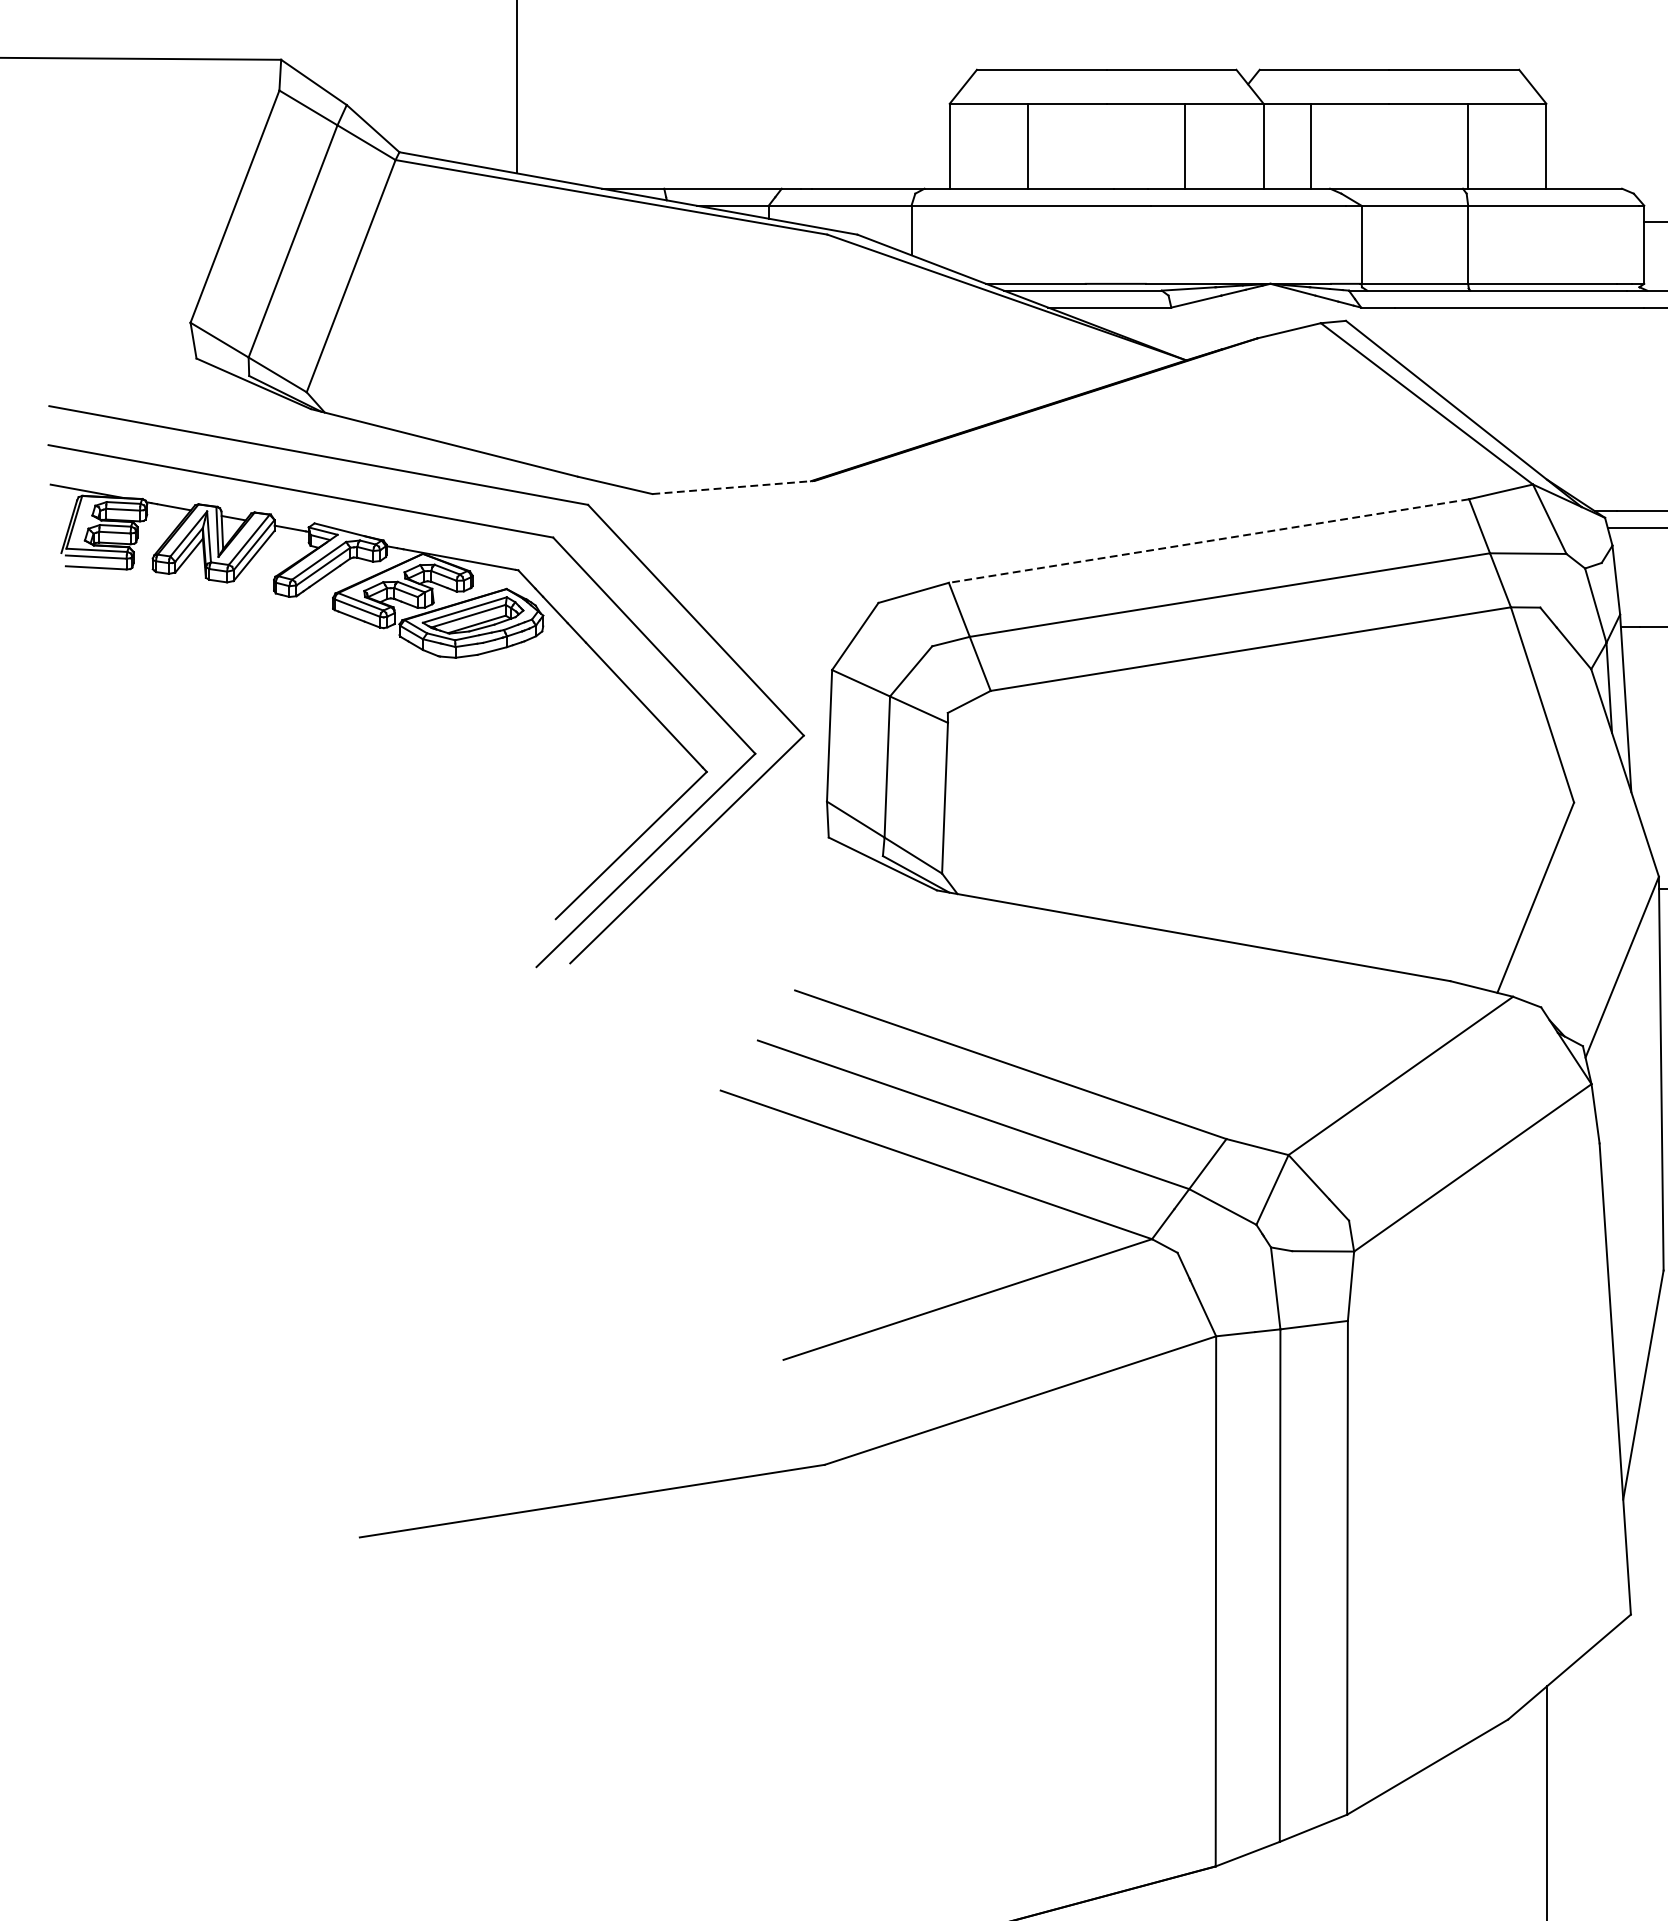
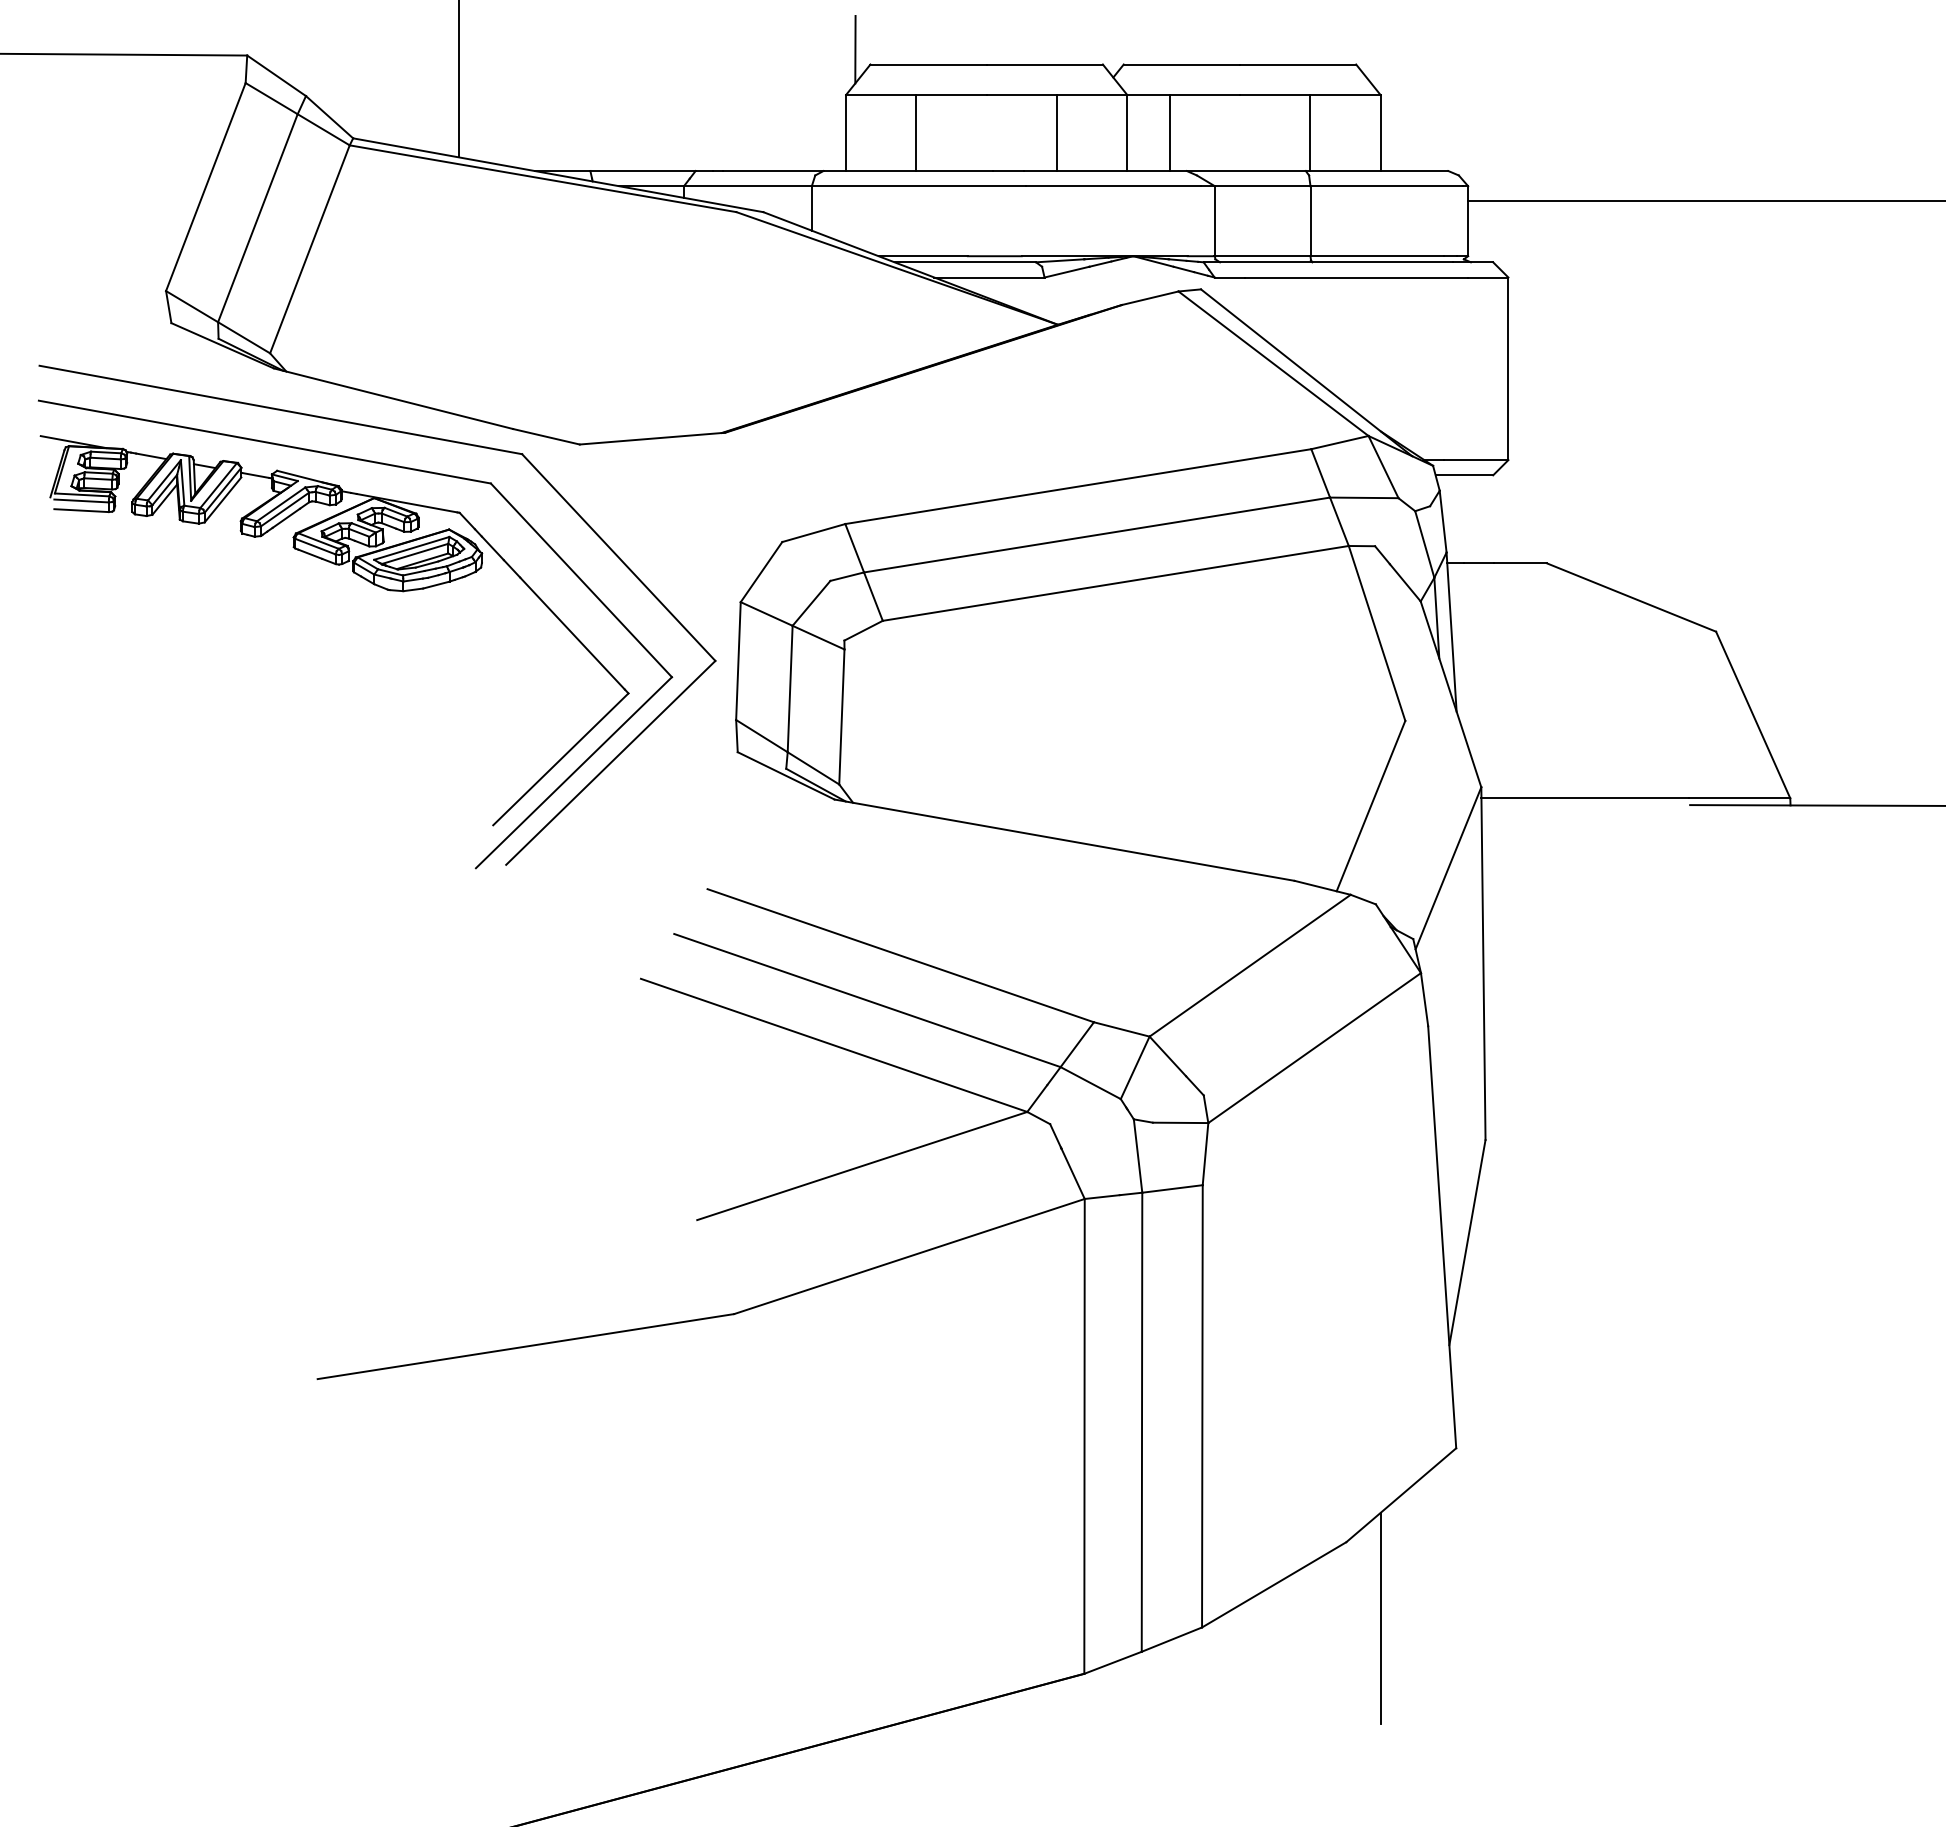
line: (960, 53) -> (855, 49), added
line: (733, 487) -> (652, 438), dashed -> solid
line: (1209, 540) -> (1078, 486), dashed -> solid

